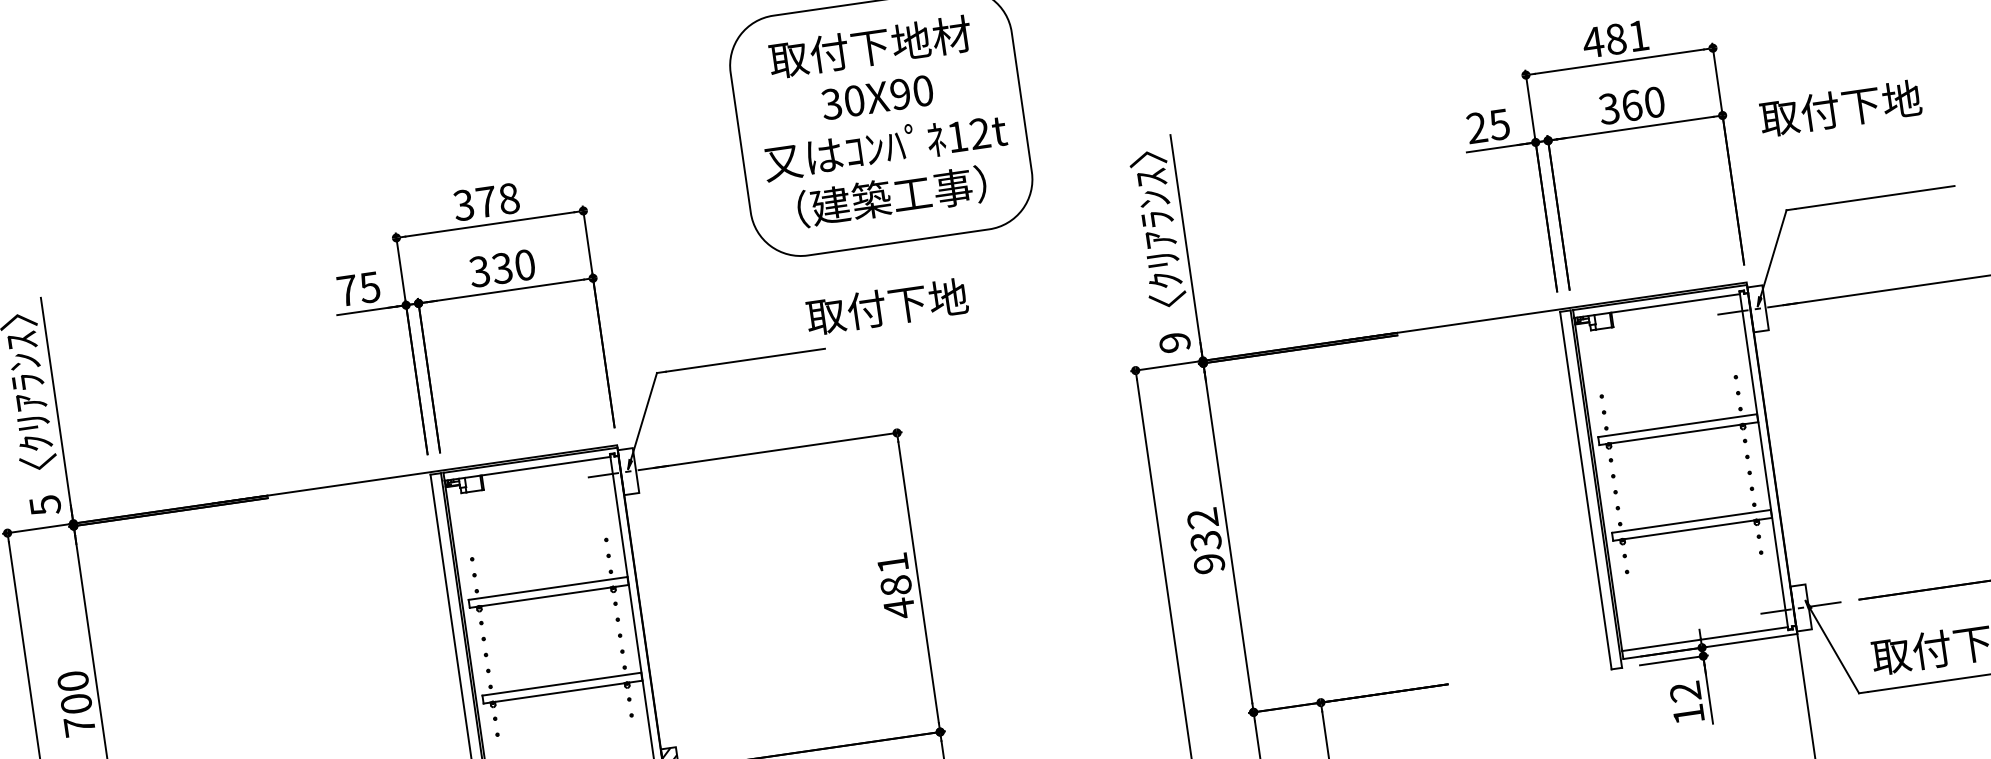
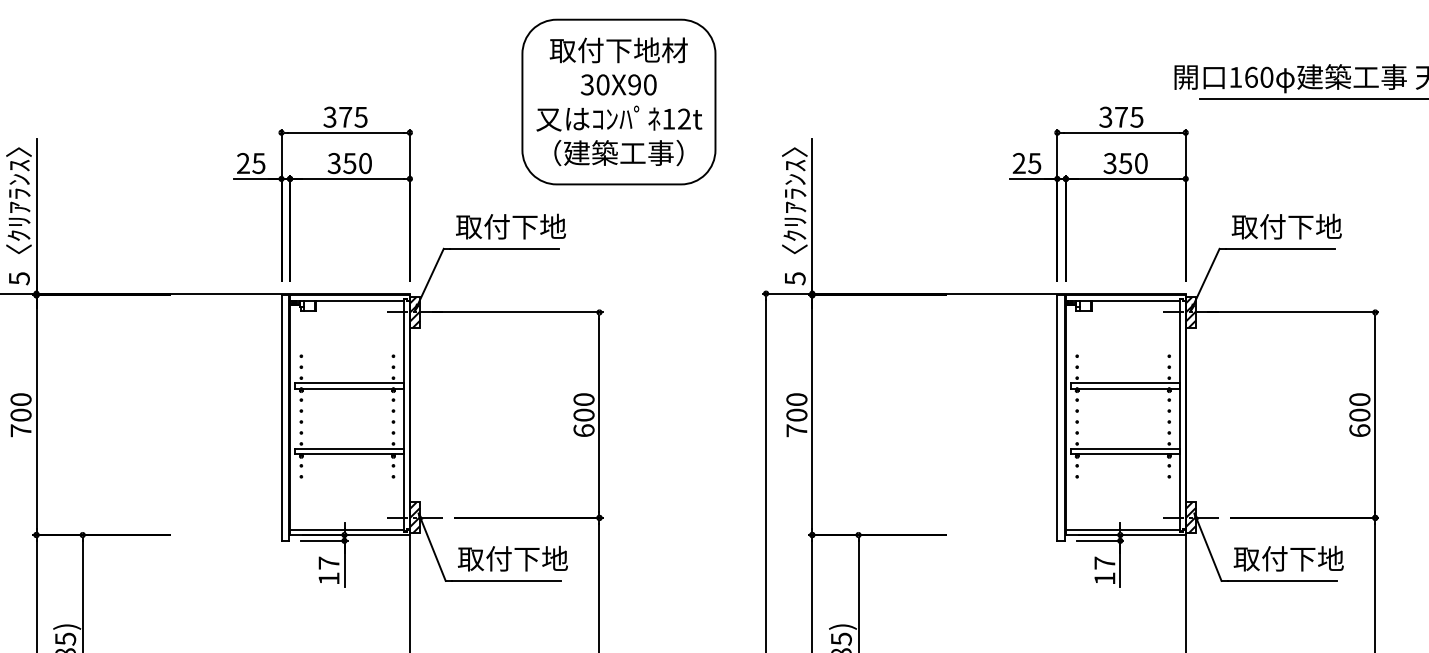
text: (1614, 38) -> (1120, 116), 481 -> 375
text: (1631, 105) -> (1125, 163), 360 -> 350
text: (1840, 108) -> (1286, 226), moved
text: (508, 197) -> (360, 116), 378 -> 375
text: (503, 266) -> (350, 162), 330 -> 350
text: (347, 289) -> (243, 162), 75 -> 25
text: (886, 306) -> (510, 226), moved
hatch: (1757, 308) -> (1190, 312), added
text: (1173, 342) -> (794, 278), 9 -> 5
hatch: (627, 471) -> (414, 312), added
text: (1205, 541) -> (796, 415), 932 -> 700
text: (895, 586) -> (583, 415), 481 -> 600
hatch: (1800, 607) -> (1190, 517), added
text: (1684, 691) -> (1104, 562), 12 -> 17

